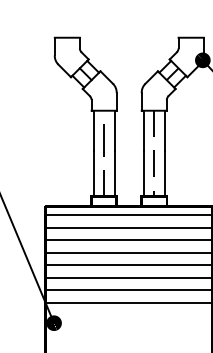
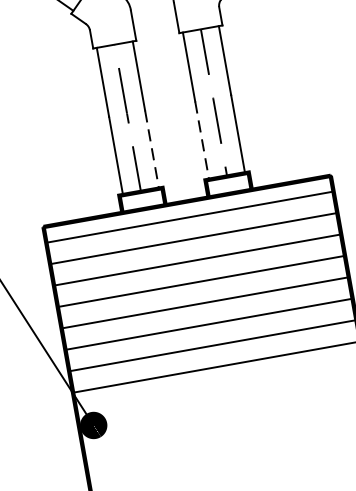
line: (114, 173) -> (151, 149), solid -> dashed
line: (143, 173) -> (201, 140), solid -> dashed

